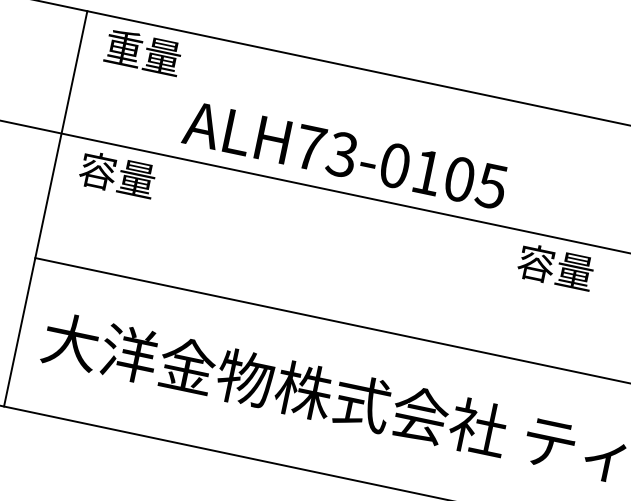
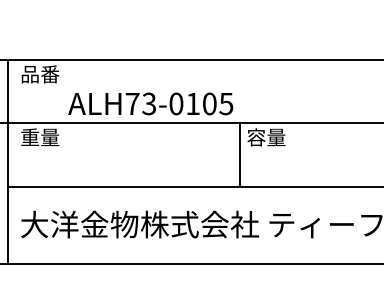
text: (143, 53) -> (40, 74), 重量 -> 品番
text: (98, 171) -> (30, 137), 容量 -> 重量
line: (498, 289) -> (240, 154), added

